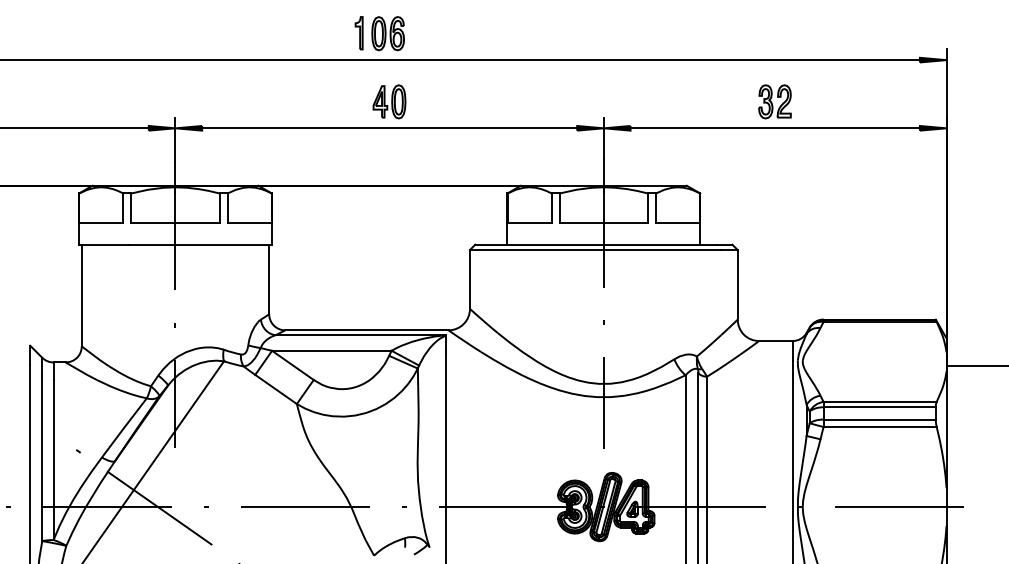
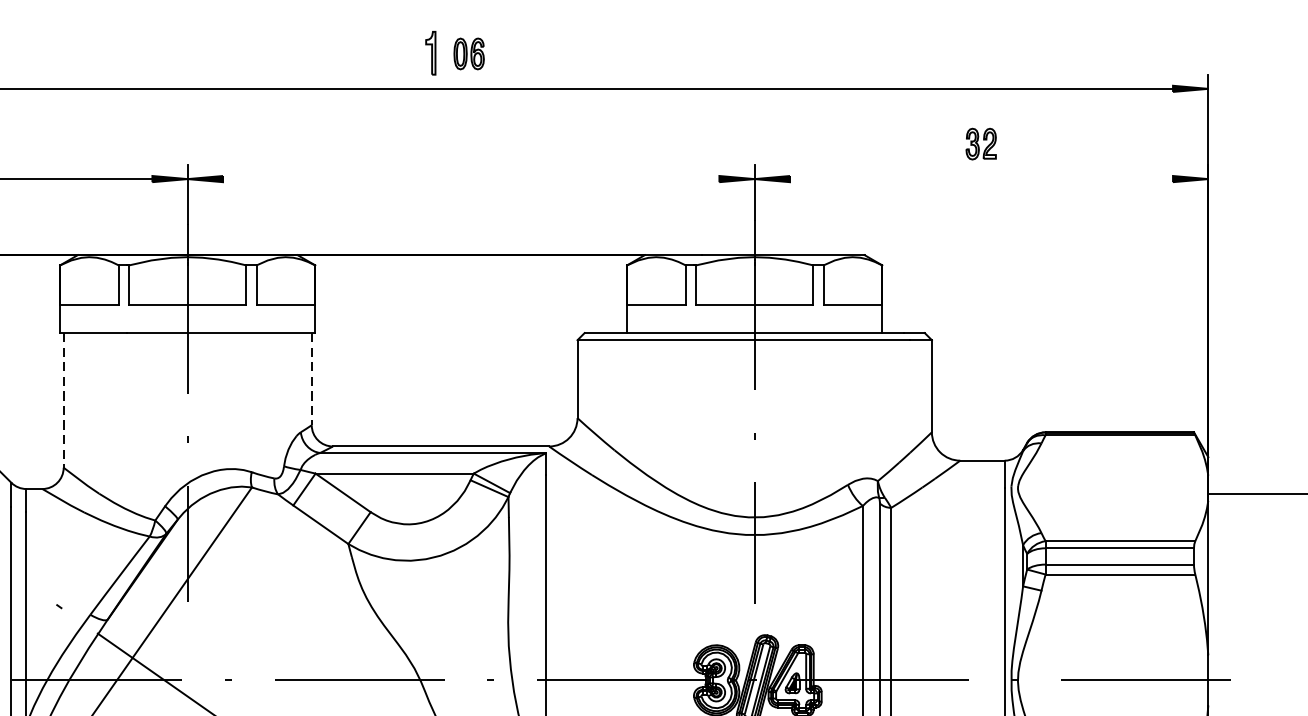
part: (387, 33) -> (468, 53), size x0.7
part: (389, 101) -> (470, 143), removed
part: (774, 101) -> (980, 143), size x0.7
line: (389, 128) -> (470, 179), removed
line: (774, 128) -> (980, 179), removed
line: (269, 279) -> (312, 379), solid -> dashed
line: (81, 295) -> (63, 400), solid -> dashed

